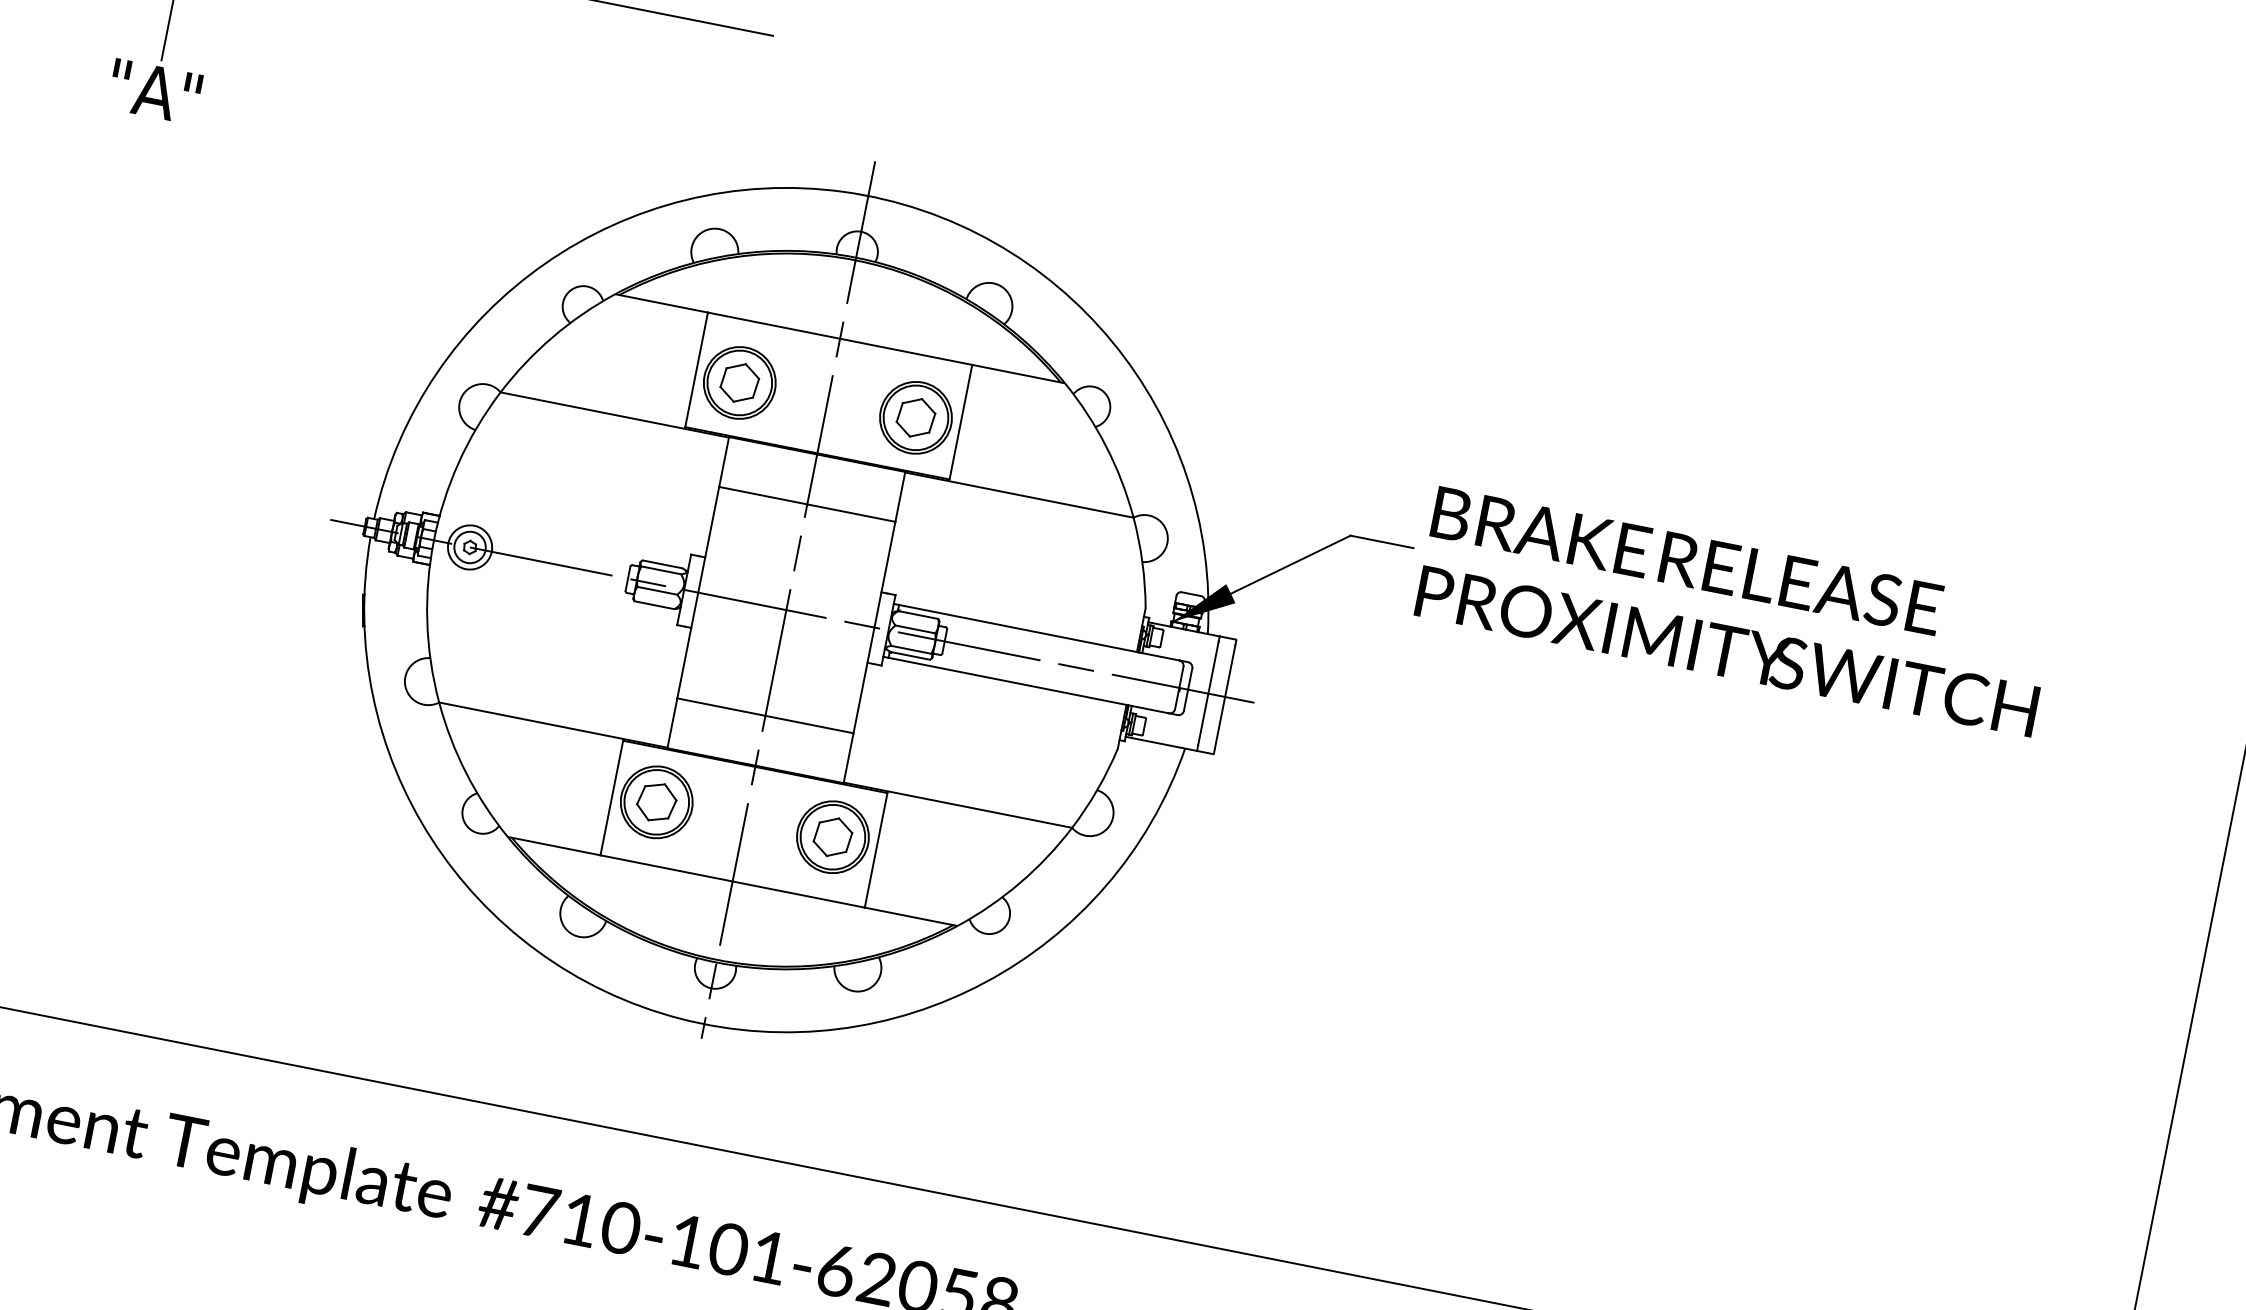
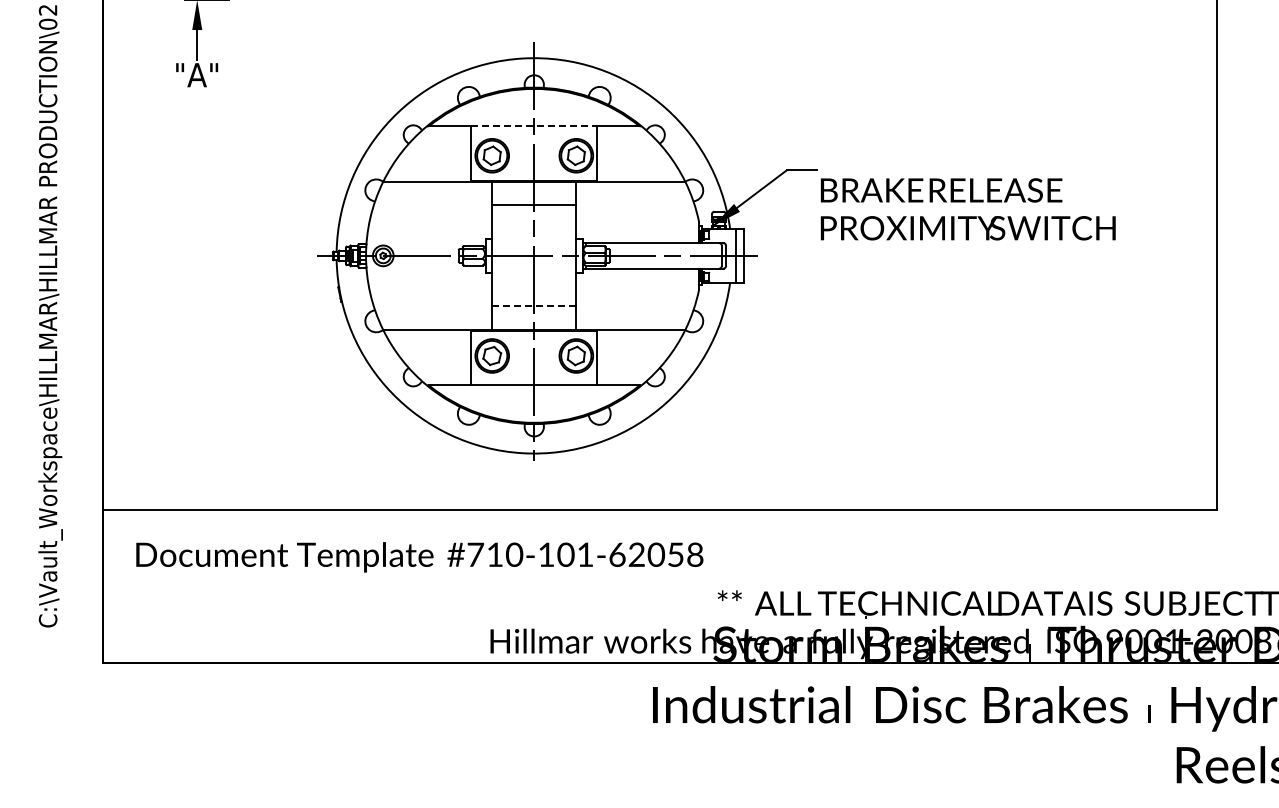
line: (840, 339) -> (534, 126), solid -> dashed
text: (1733, 611) -> (967, 209), moved
line: (763, 715) -> (533, 306), solid -> dashed

